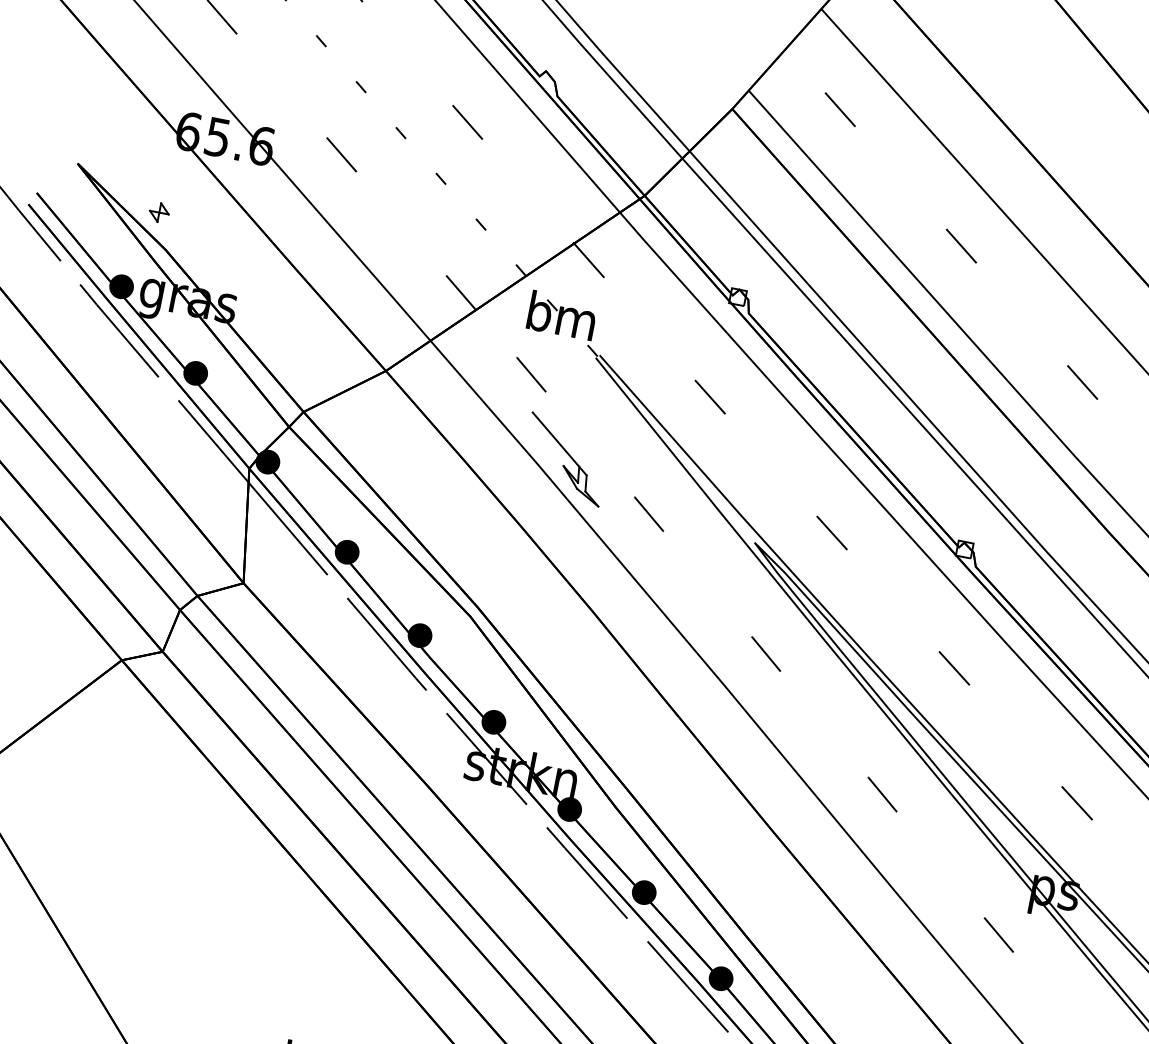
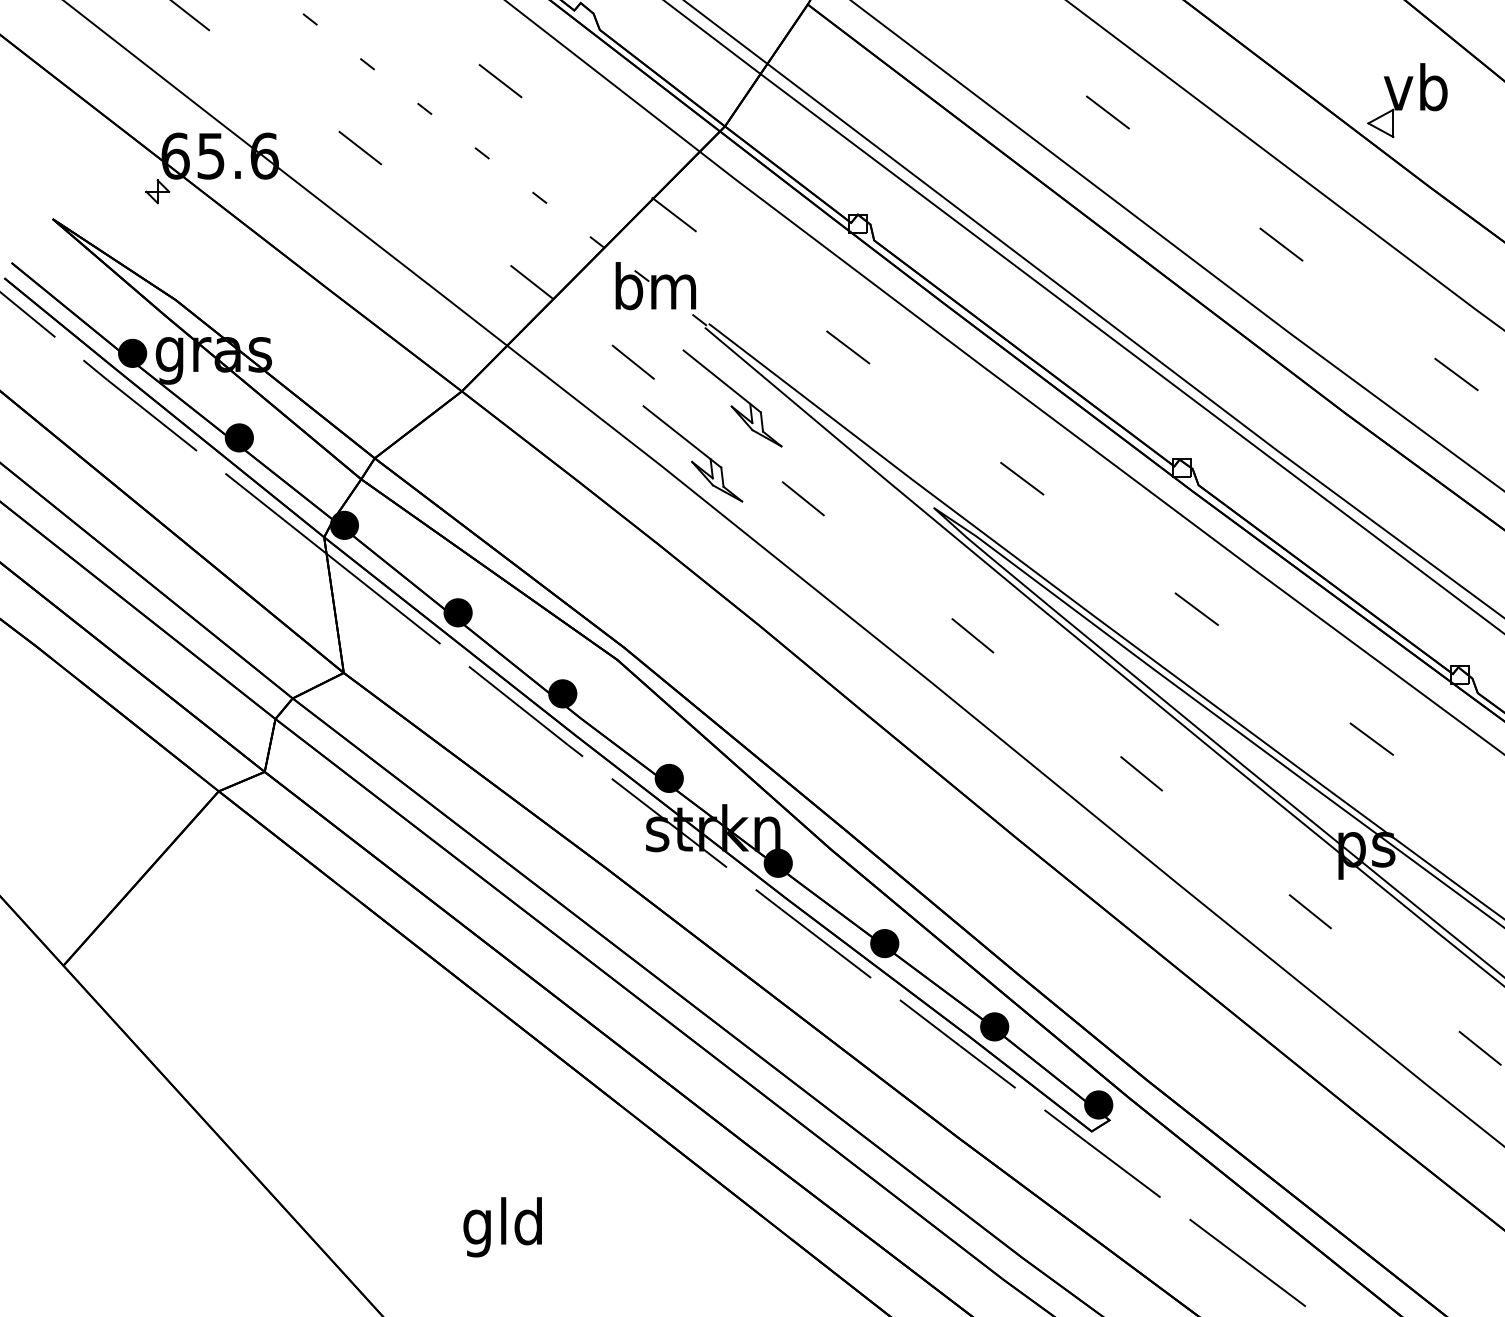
part: (159, 212) -> (157, 191), moved
part: (607, 420) -> (732, 398), added

